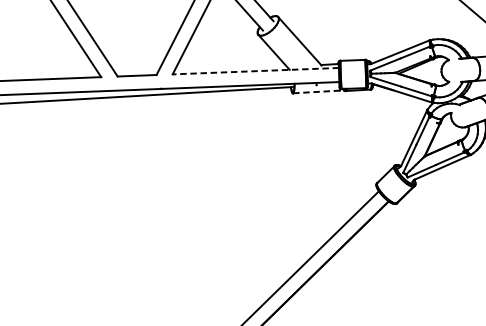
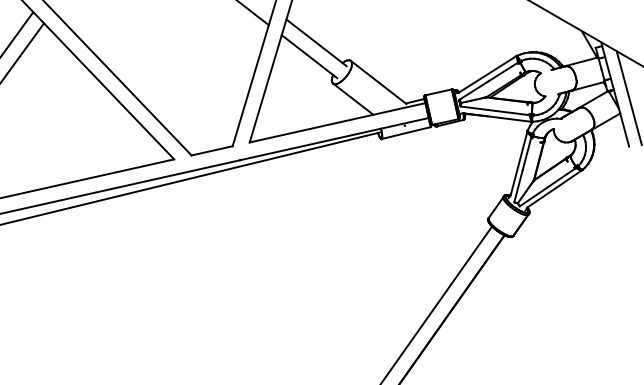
line: (255, 70) -> (337, 122), dashed -> solid
line: (316, 92) -> (406, 133), dashed -> solid

